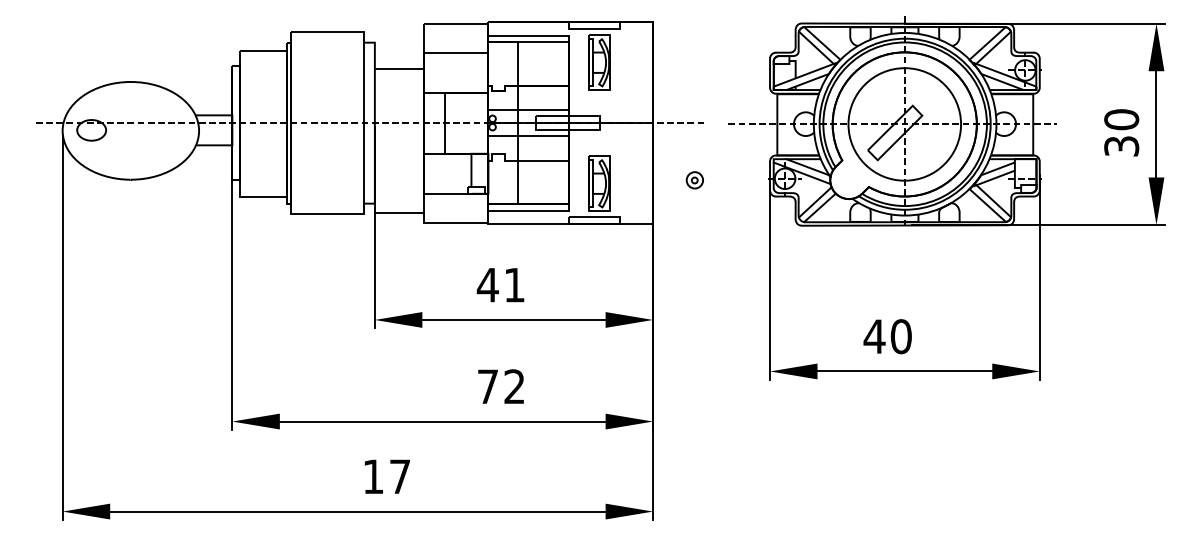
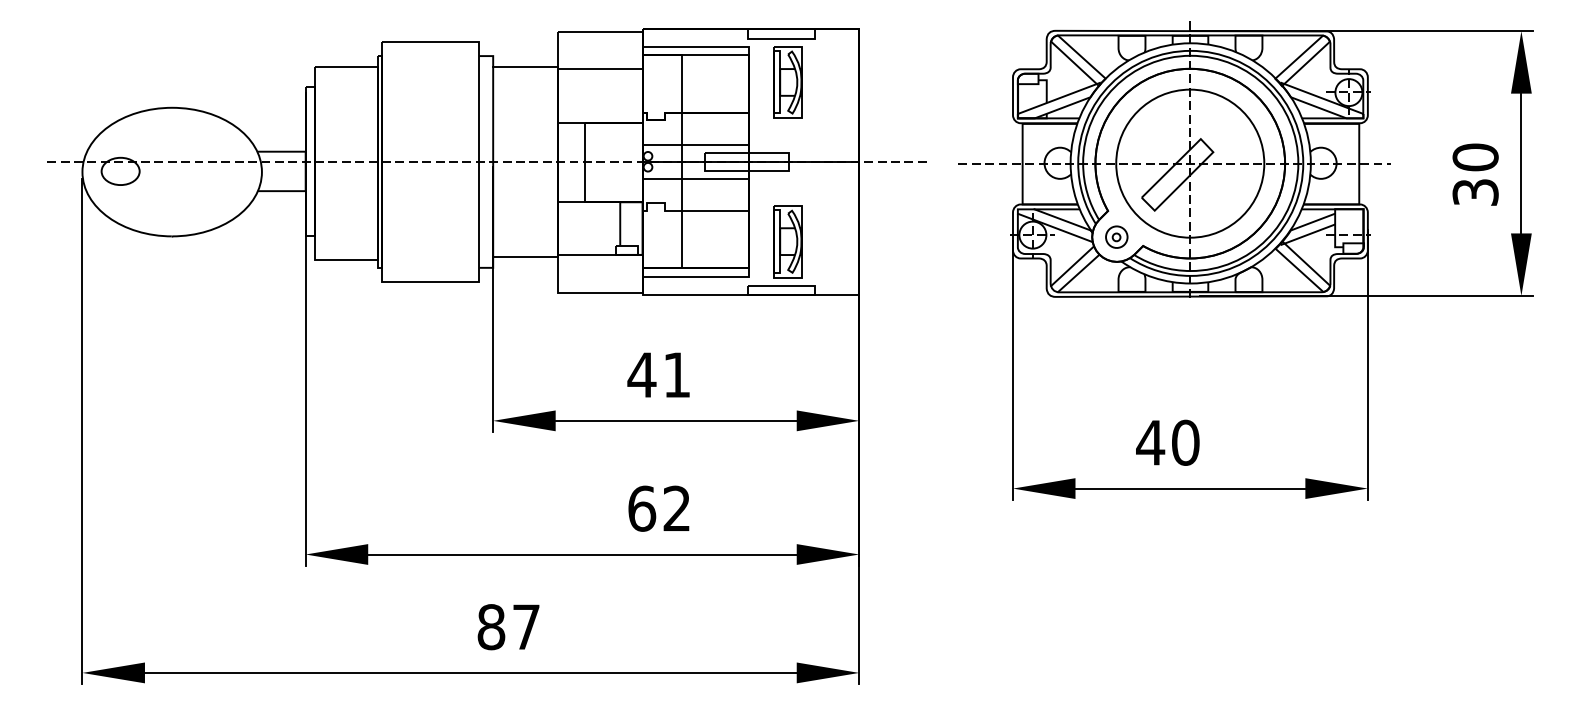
line: (399, 69) -> (525, 67), moved
part: (694, 180) -> (1116, 237), moved
line: (399, 212) -> (525, 257), moved
text: (487, 386) -> (641, 508), 72 -> 62
text: (373, 476) -> (491, 626), 17 -> 87

